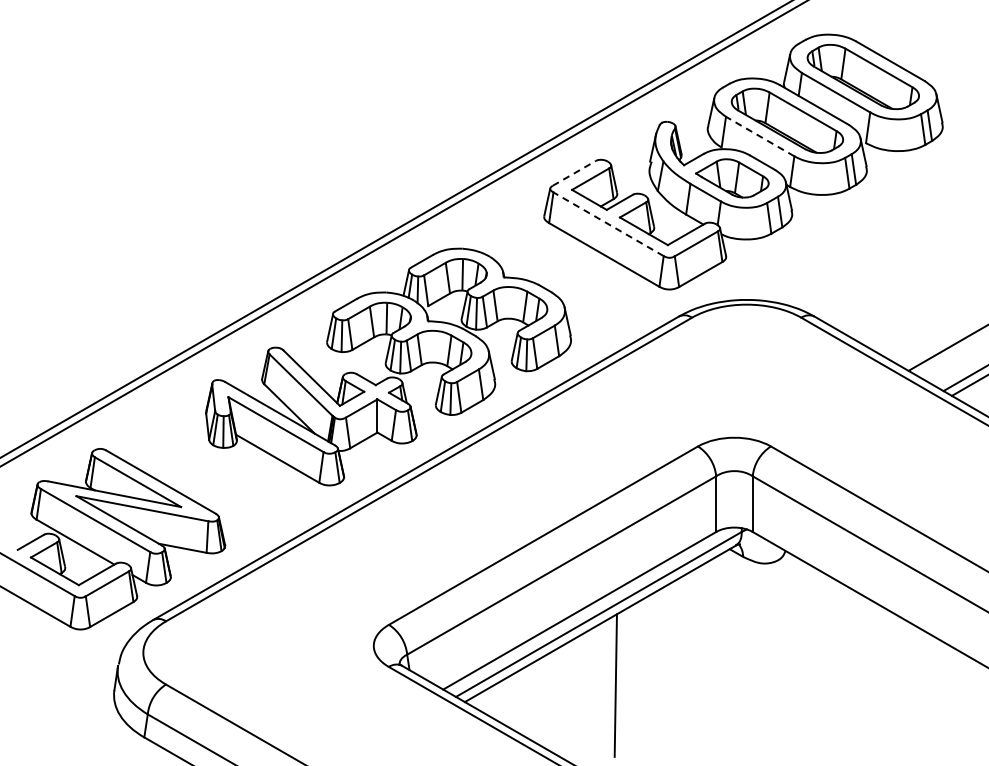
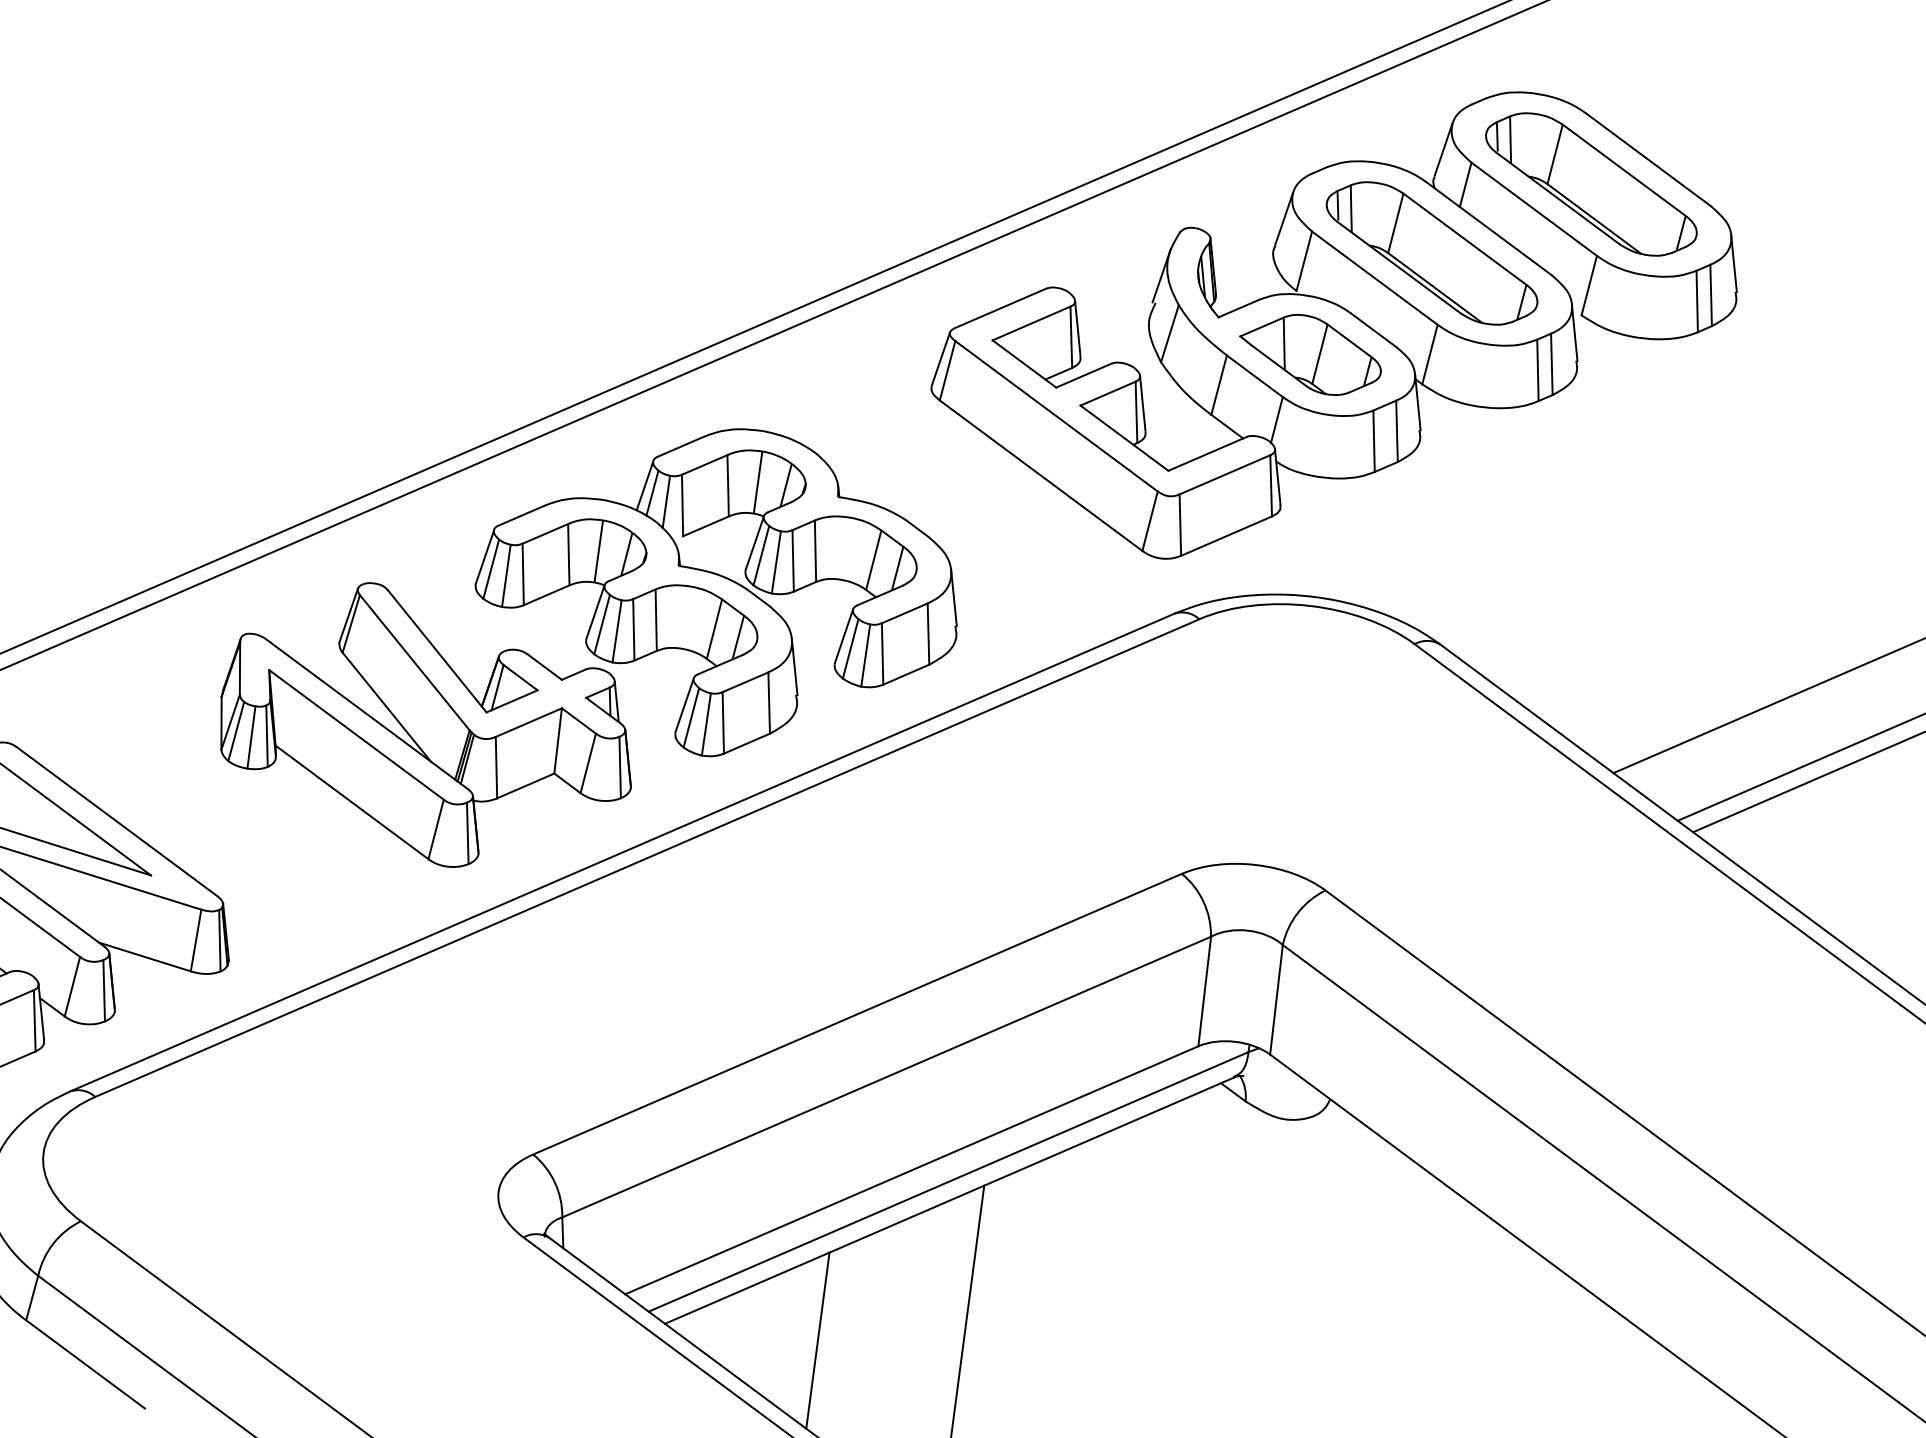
line: (759, 136) -> (1373, 277), dashed -> solid
line: (574, 173) -> (1001, 308), dashed -> solid
line: (608, 224) -> (1056, 416), dashed -> solid
line: (542, 701) -> (817, 1340), added

